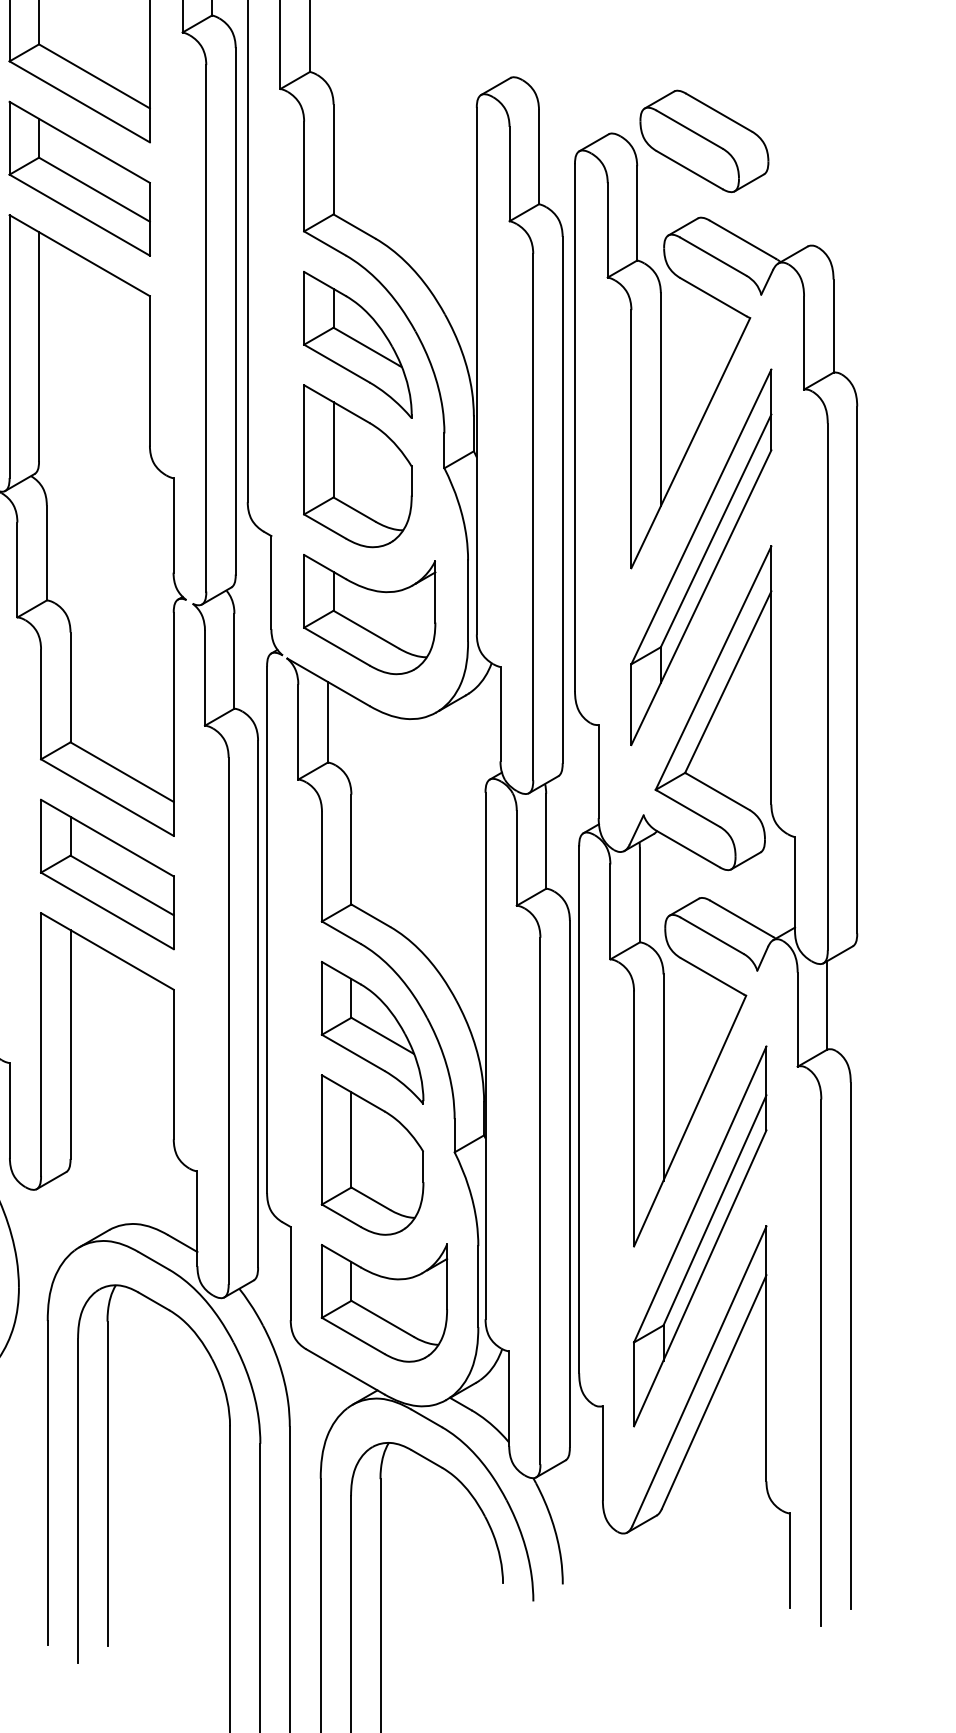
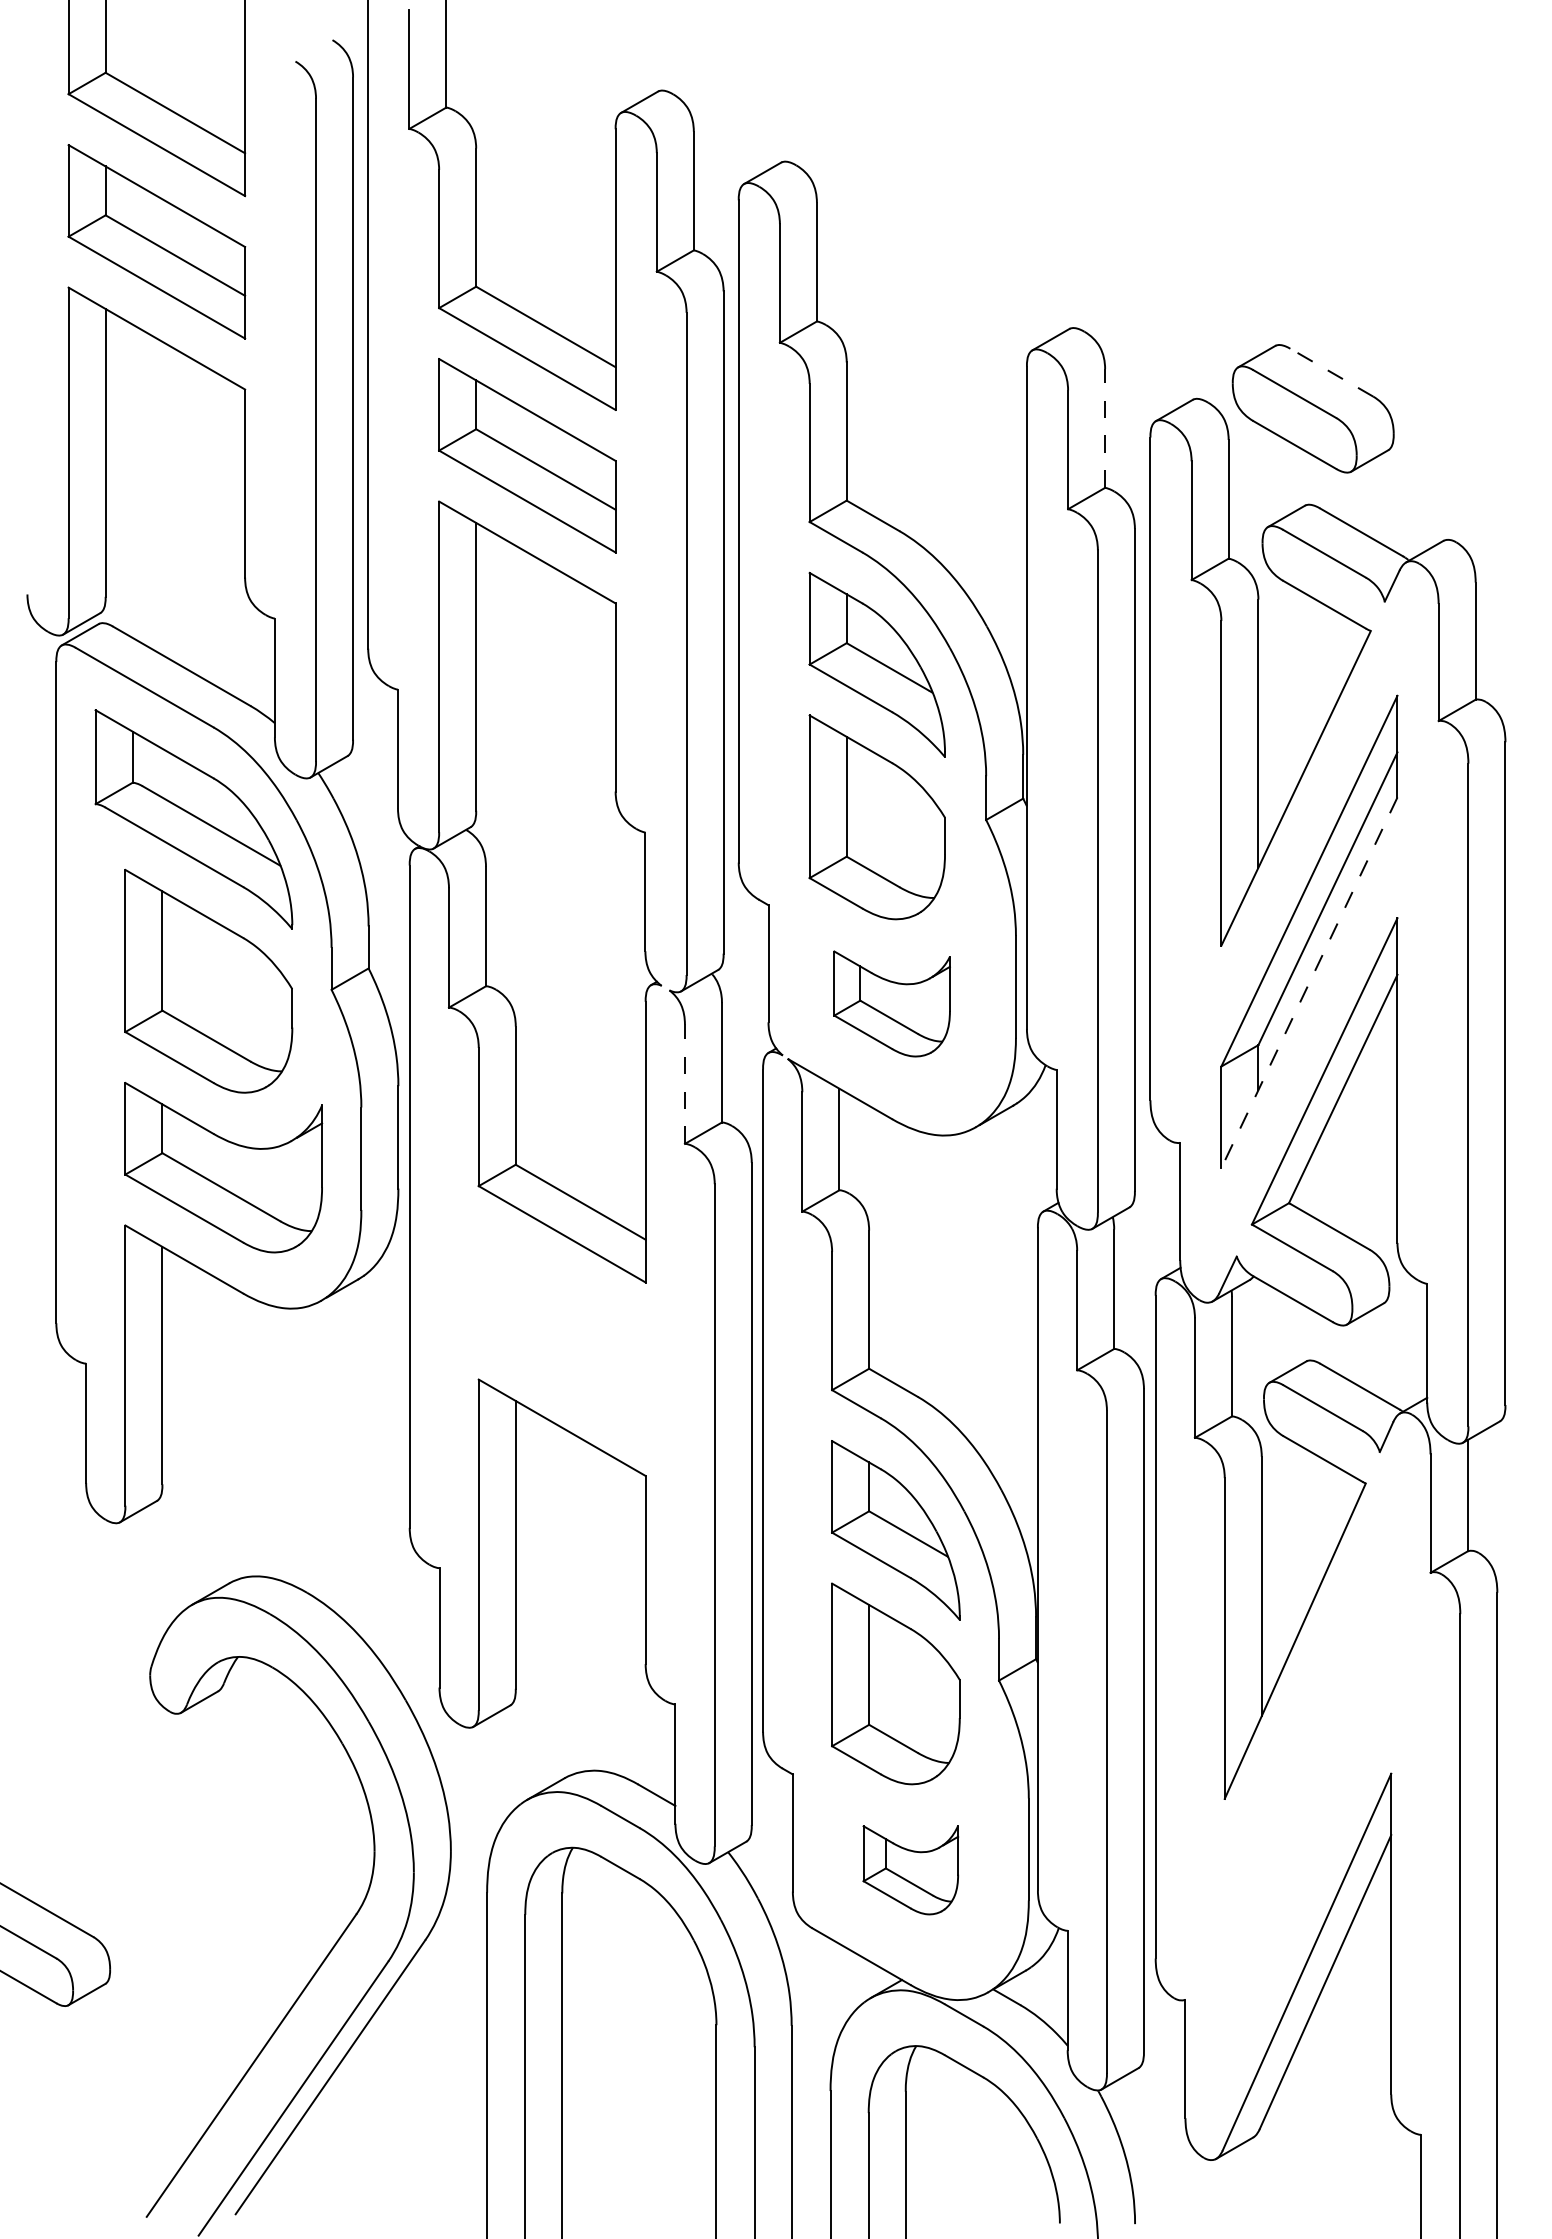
line: (718, 112) -> (1331, 372), solid -> dashed
line: (539, 157) -> (1105, 428), solid -> dashed
line: (701, 598) -> (1309, 983), solid -> dashed
part: (369, 614) -> (891, 1003), size x0.7
line: (204, 678) -> (684, 1084), solid -> dashed
part: (106, 874) -> (561, 1330), removed
part: (699, 1236) -> (1307, 1786), removed
part: (384, 1302) -> (910, 1869), size x0.6

